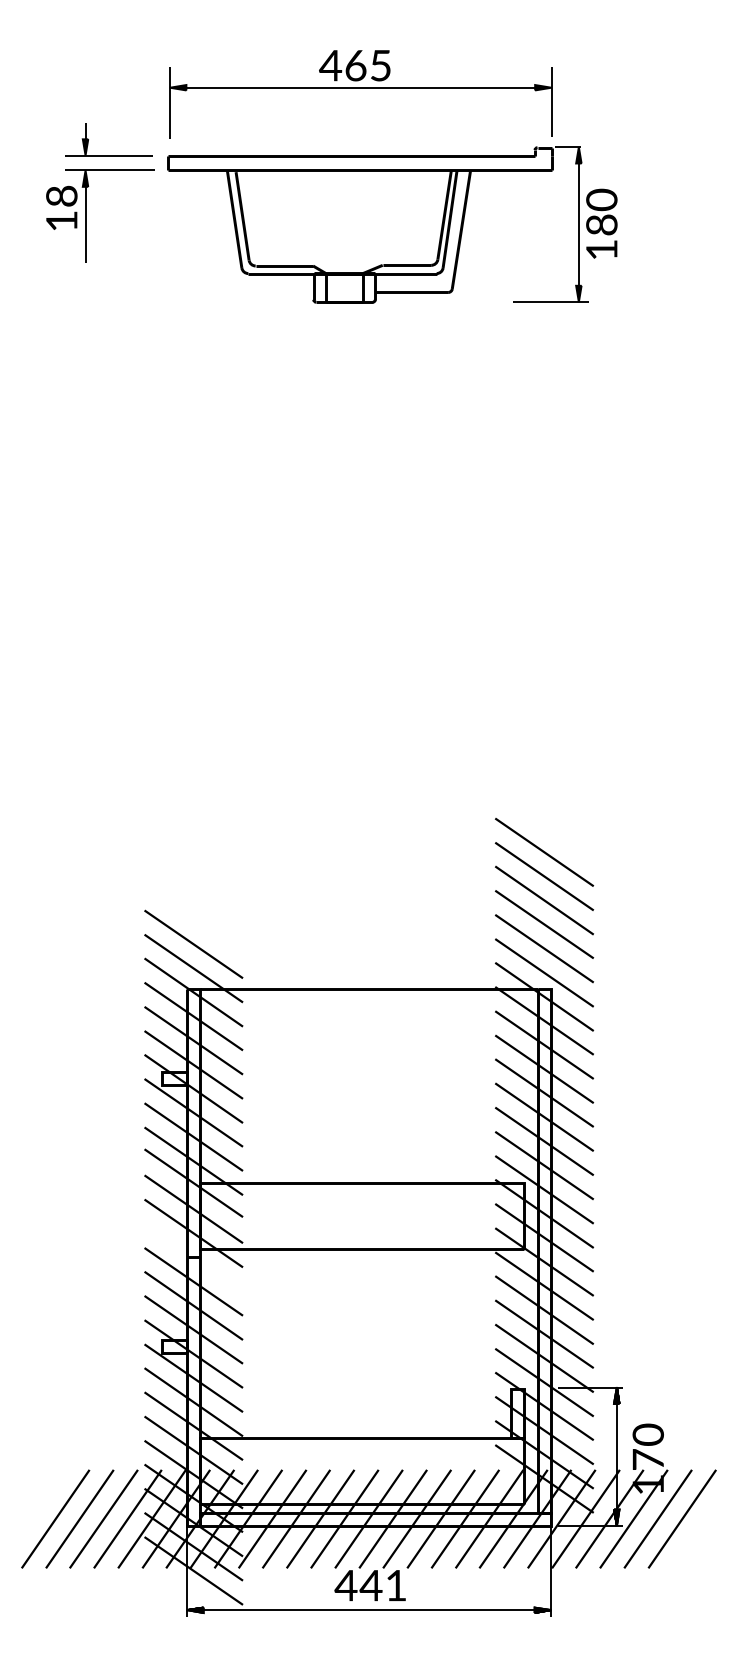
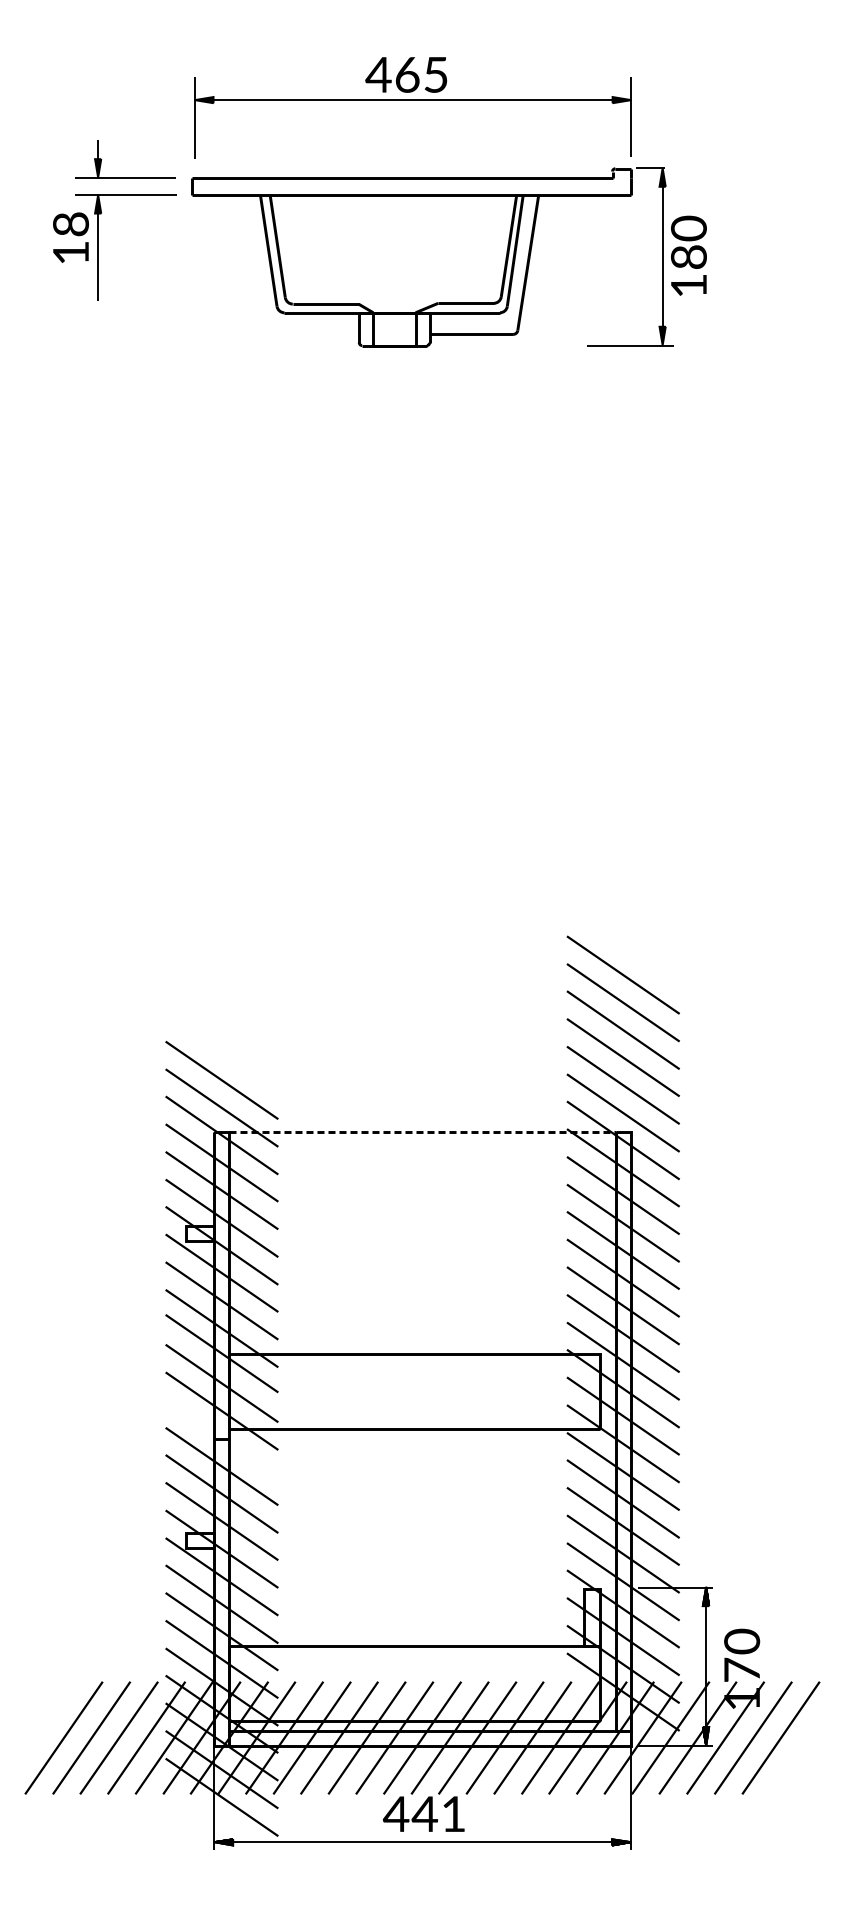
line: (369, 989) -> (423, 1131), solid -> dashed

